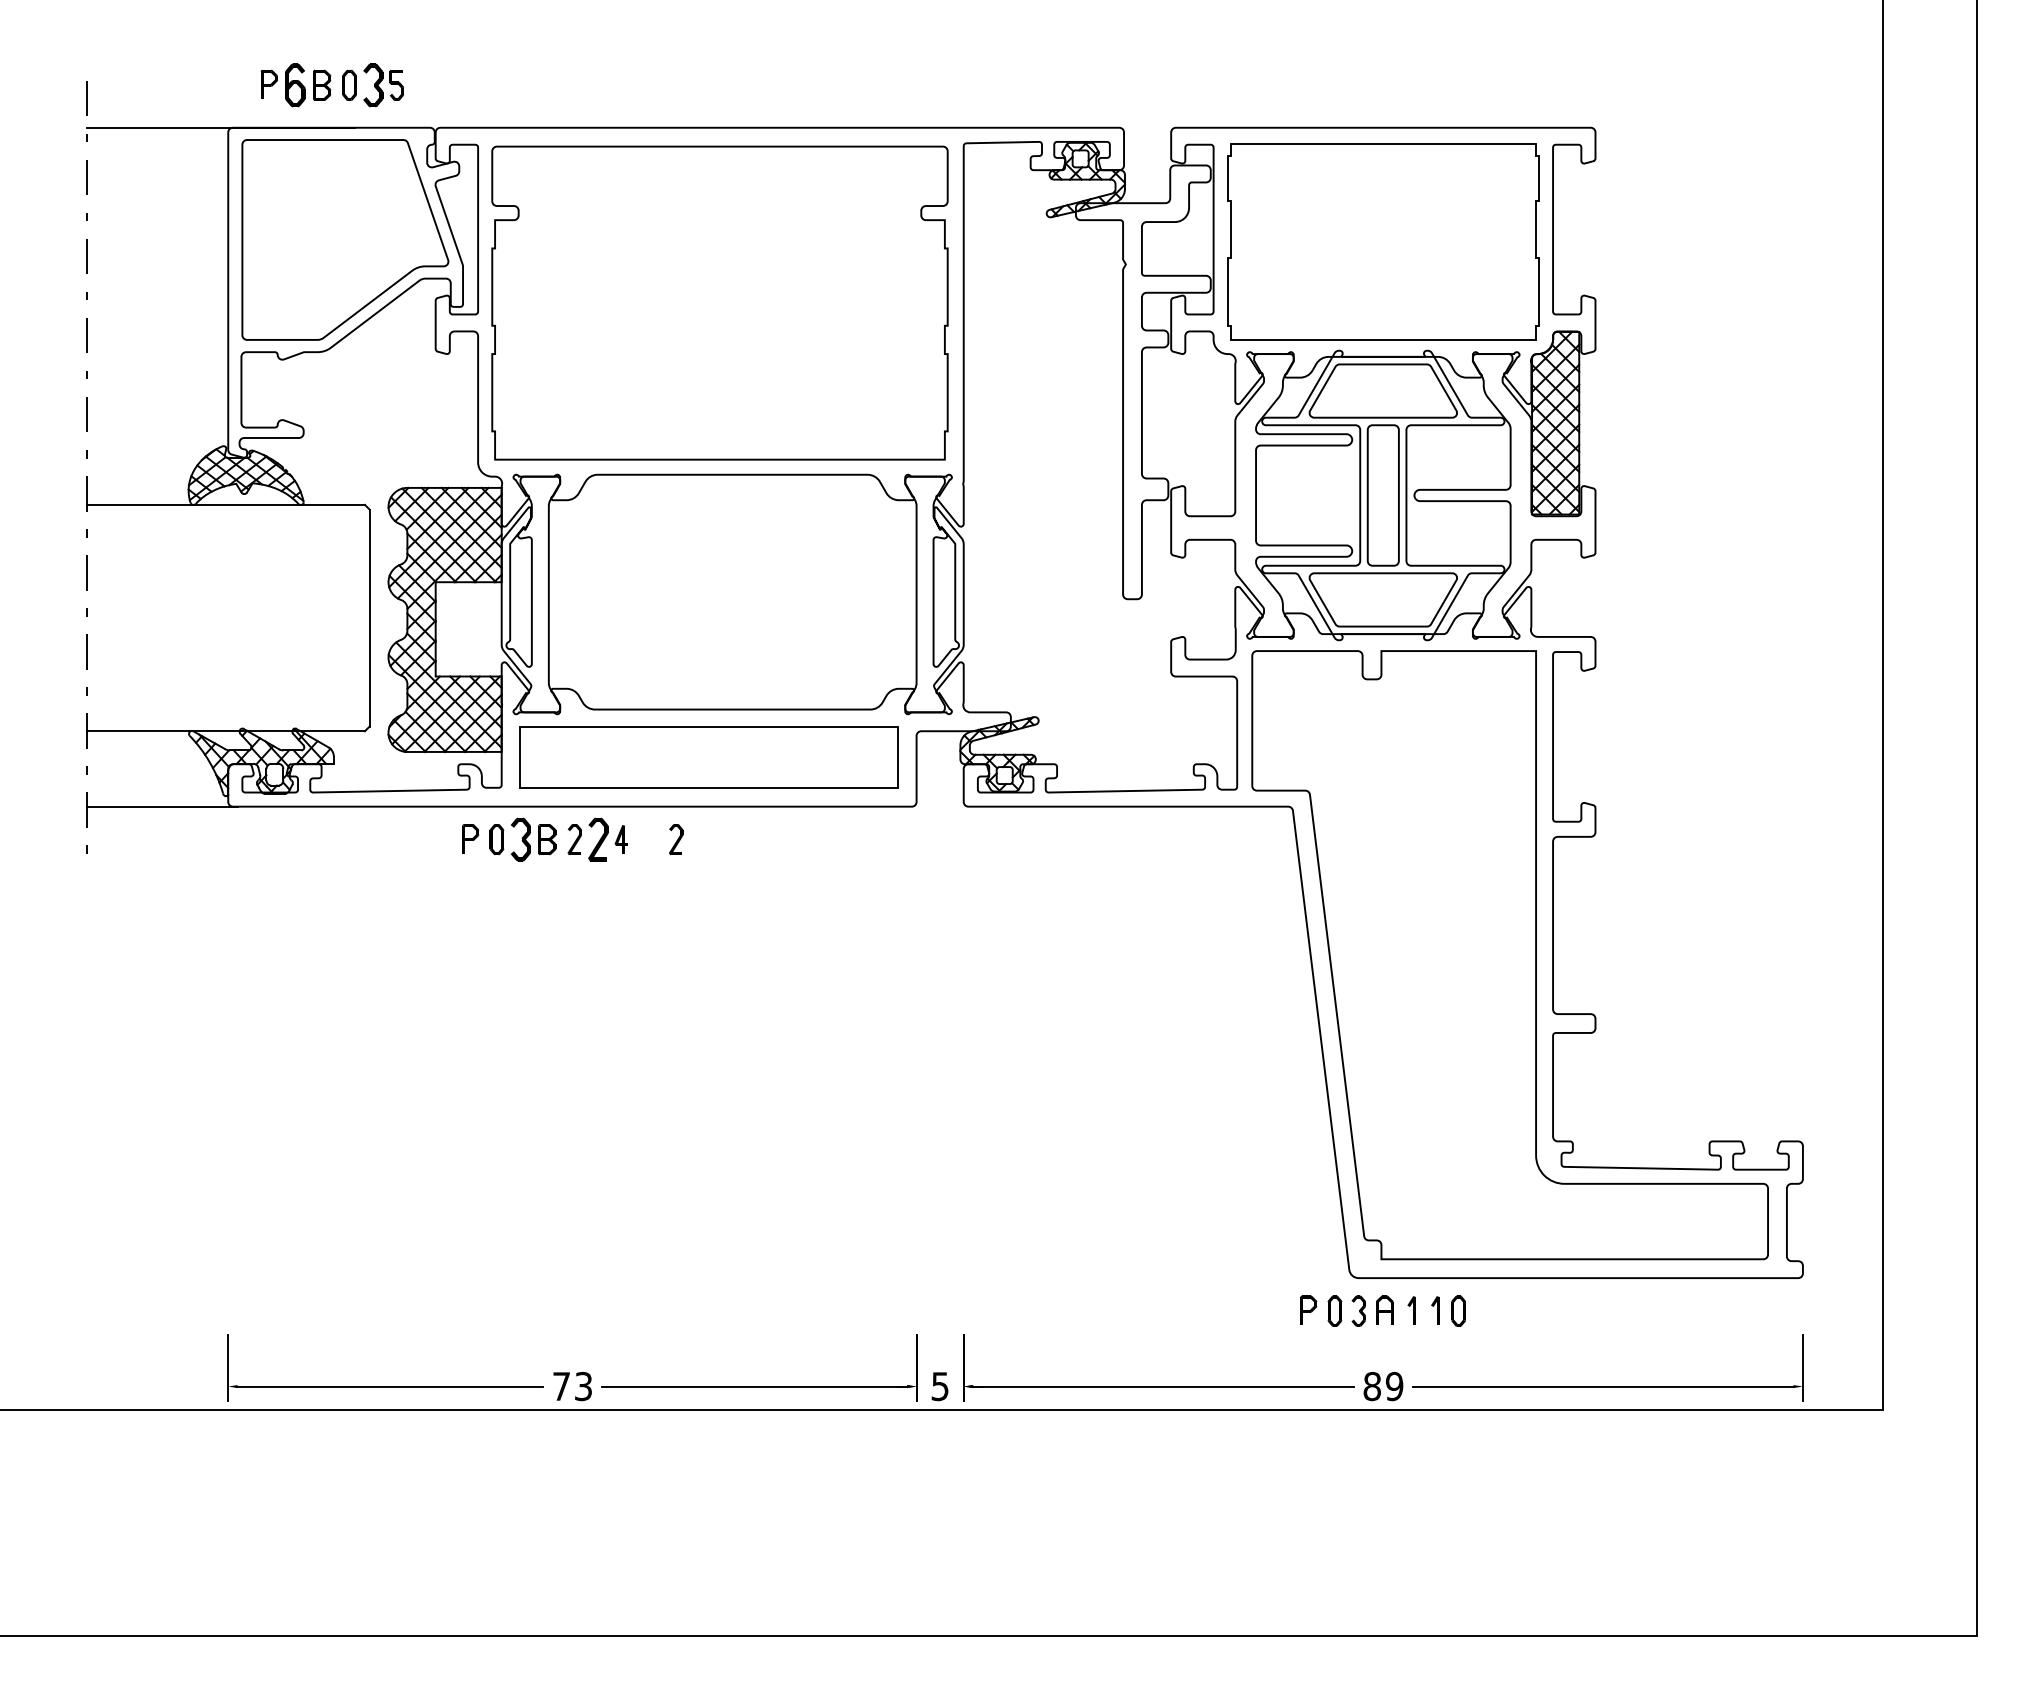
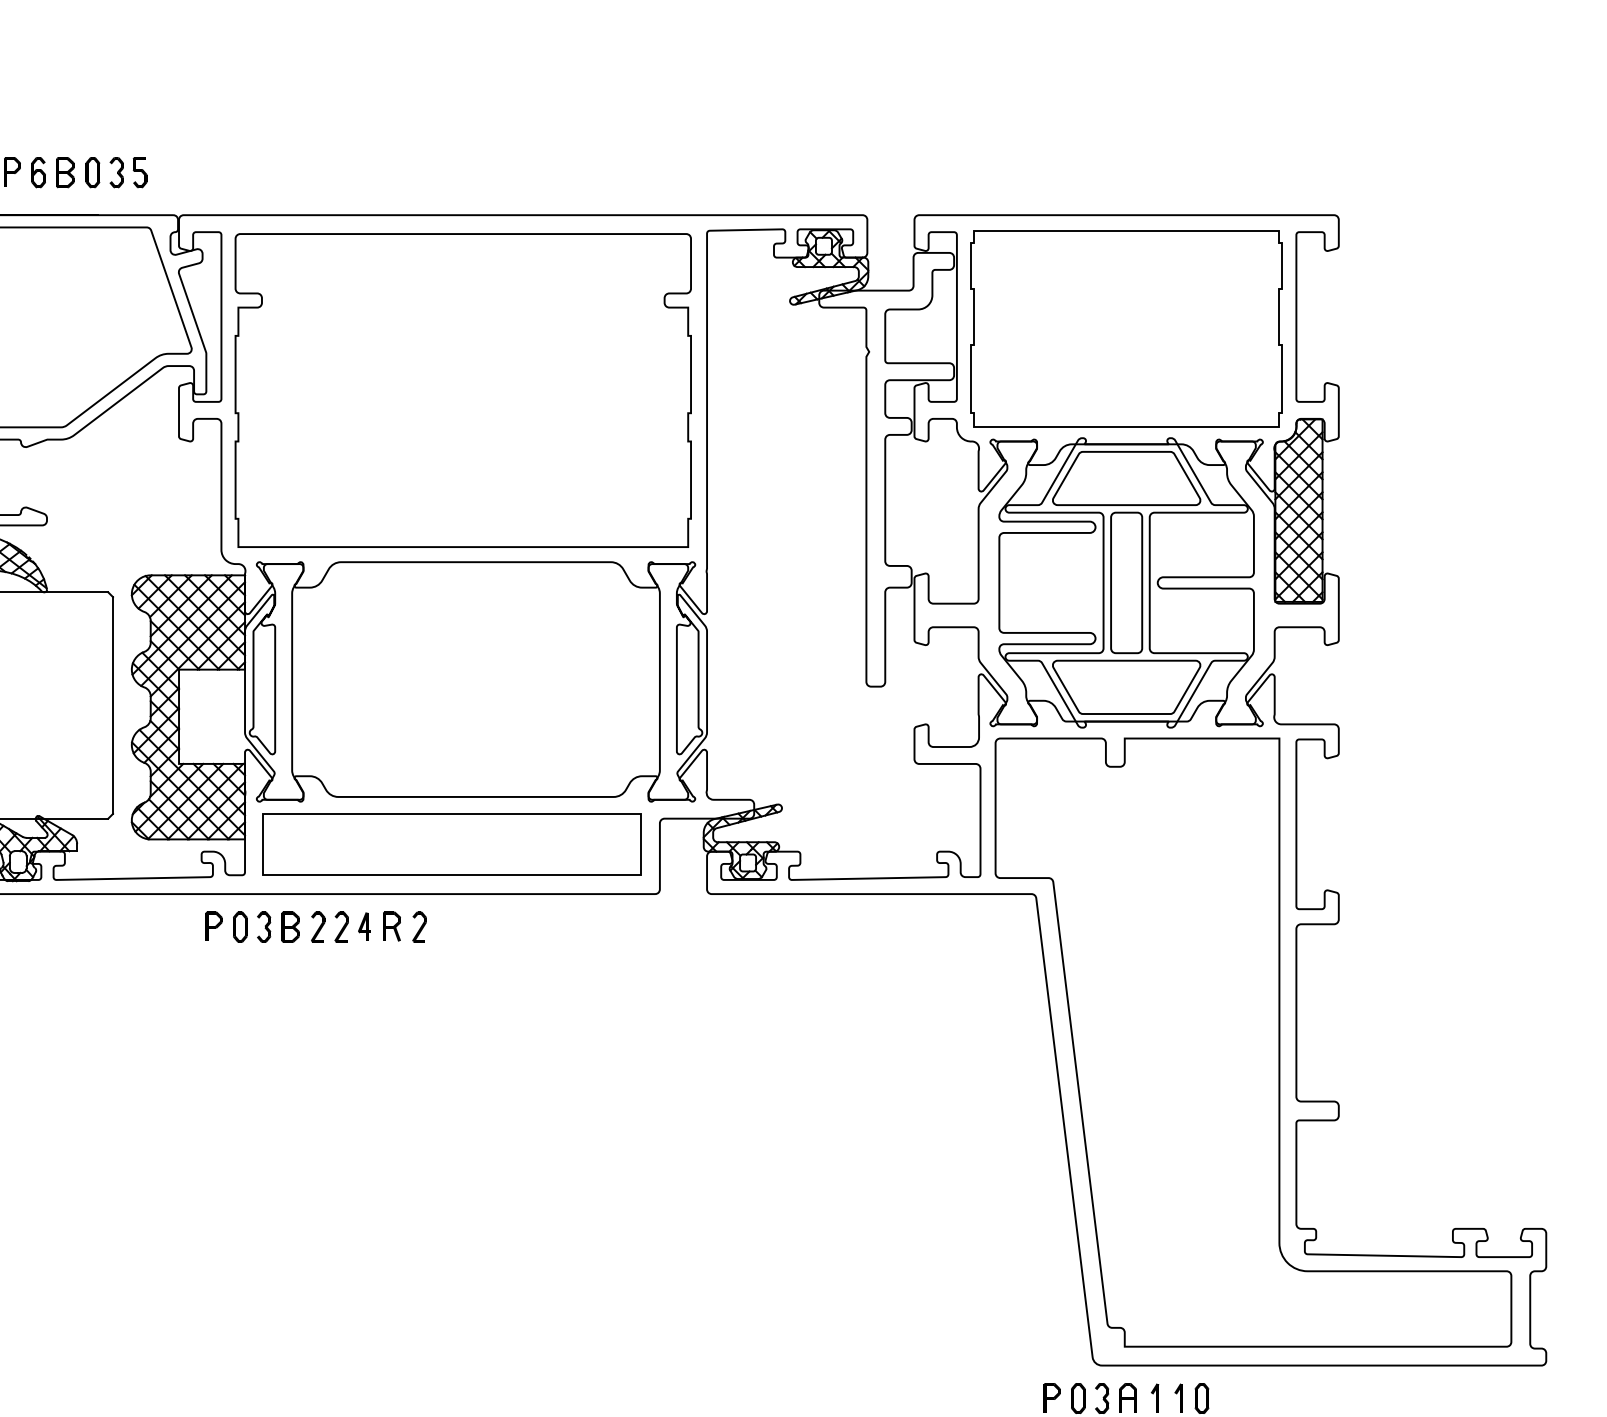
part: (295, 84) -> (38, 171), size x0.71
part: (373, 84) -> (116, 171), size x0.71
part: (520, 839) -> (263, 926), size x0.71
part: (598, 839) -> (341, 926), size x0.71
part: (648, 839) -> (391, 926), added

